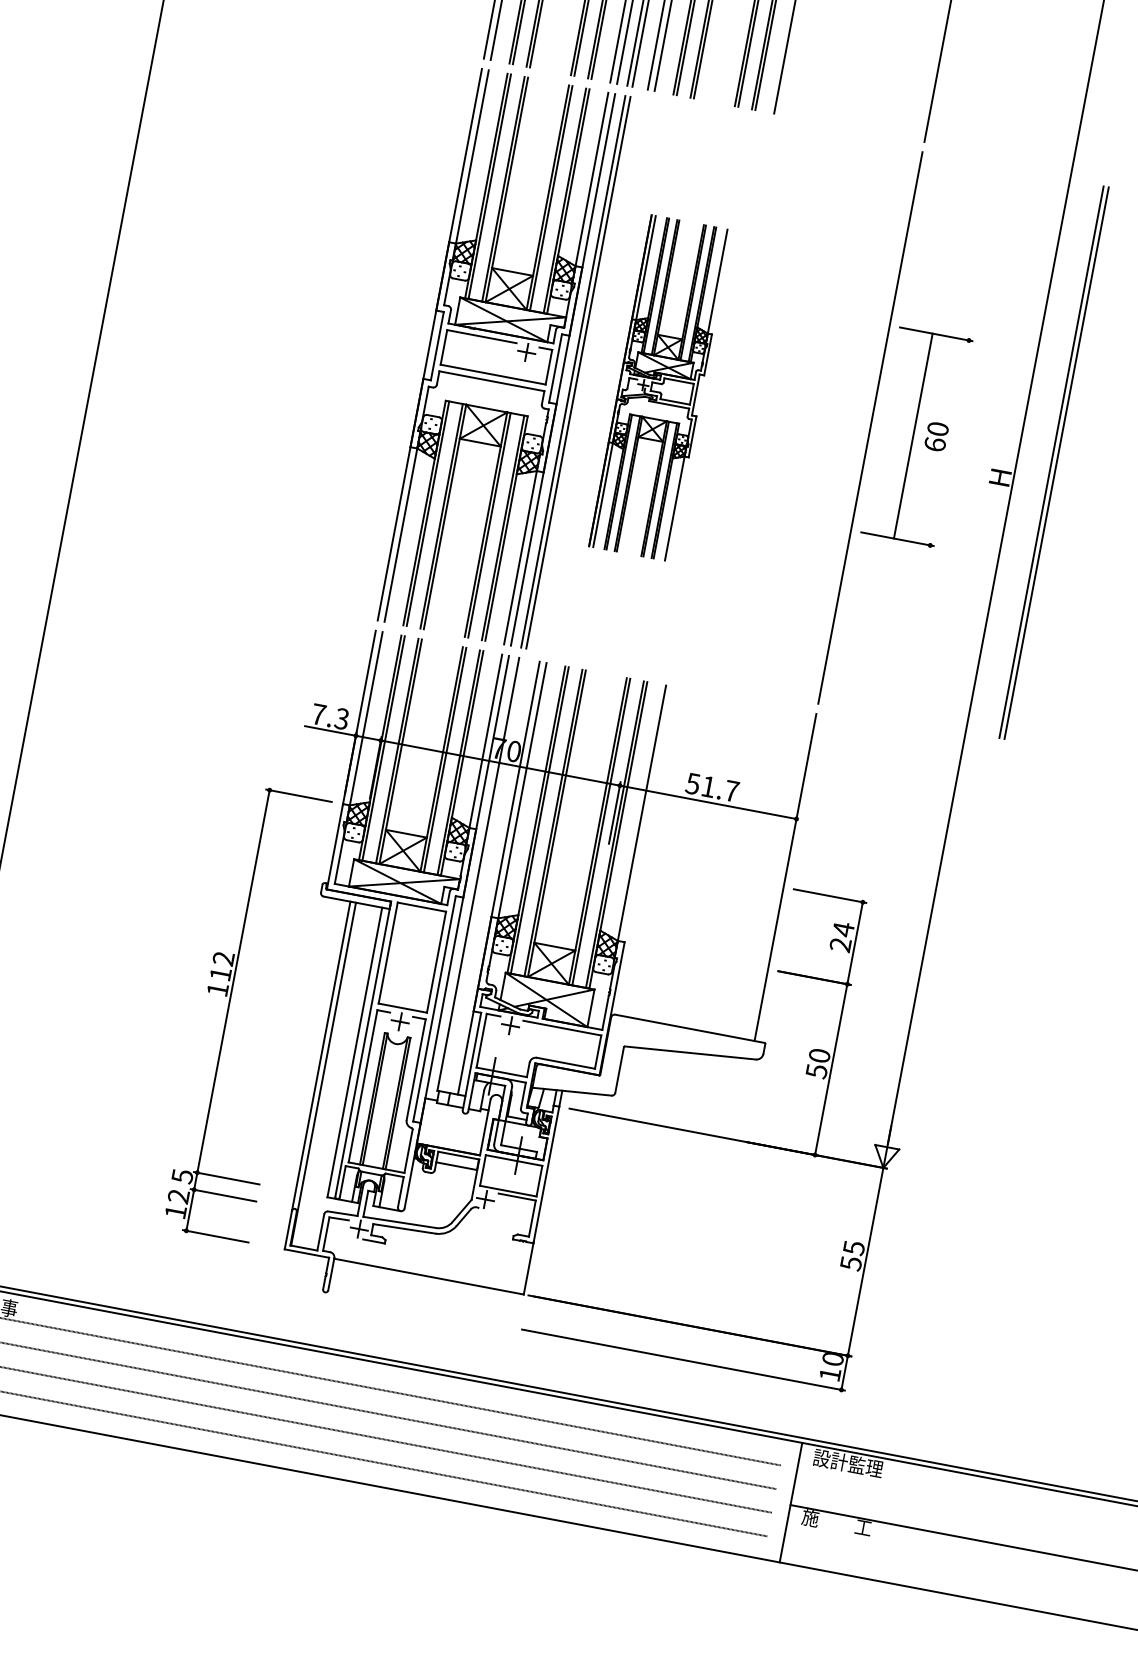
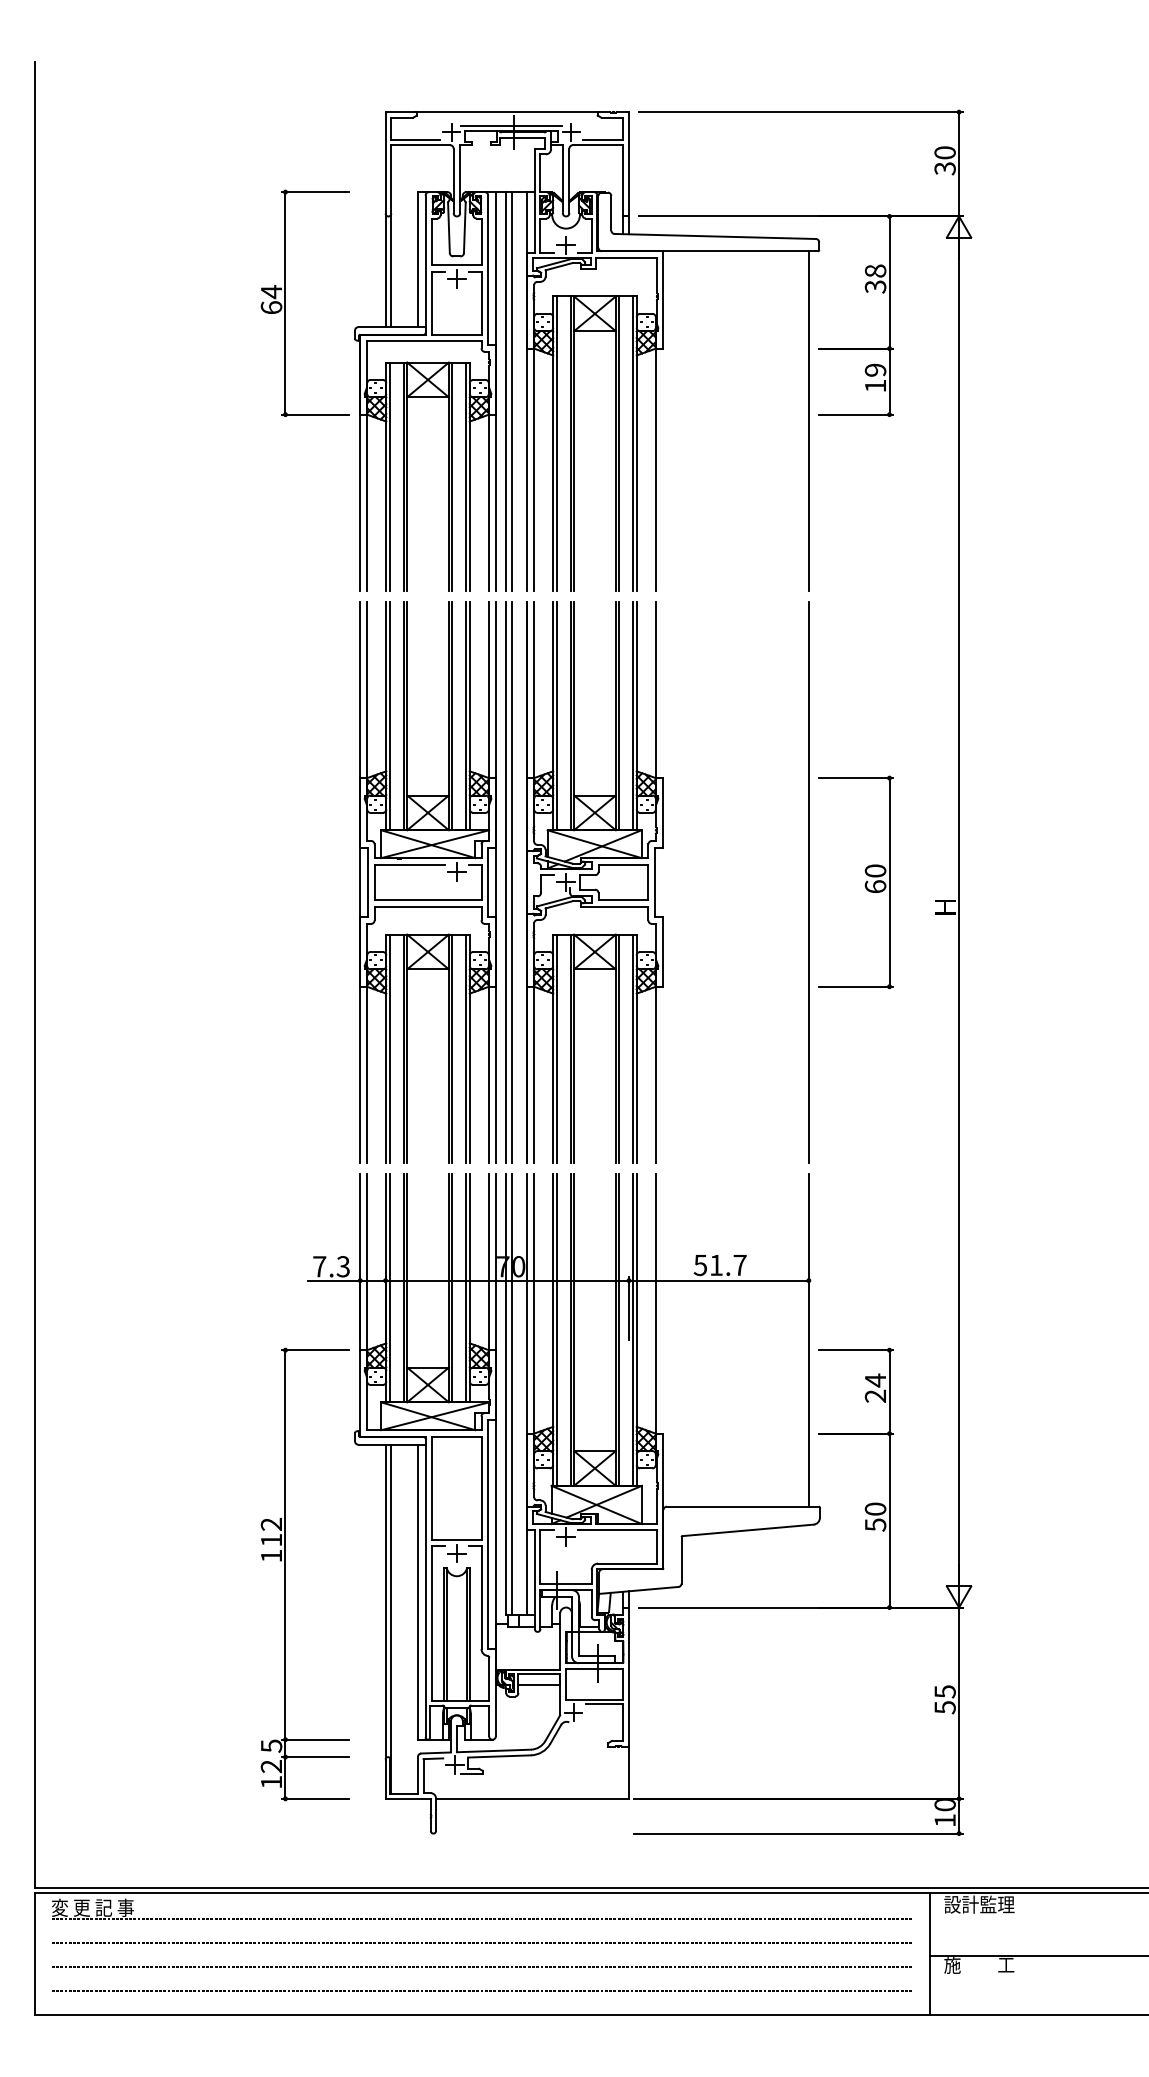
part: (659, 388) -> (594, 882), size x1.67
line: (913, 436) -> (889, 882), moved
part: (1053, 462) -> (995, 882), removed
line: (483, 874) -> (511, 1393), added

